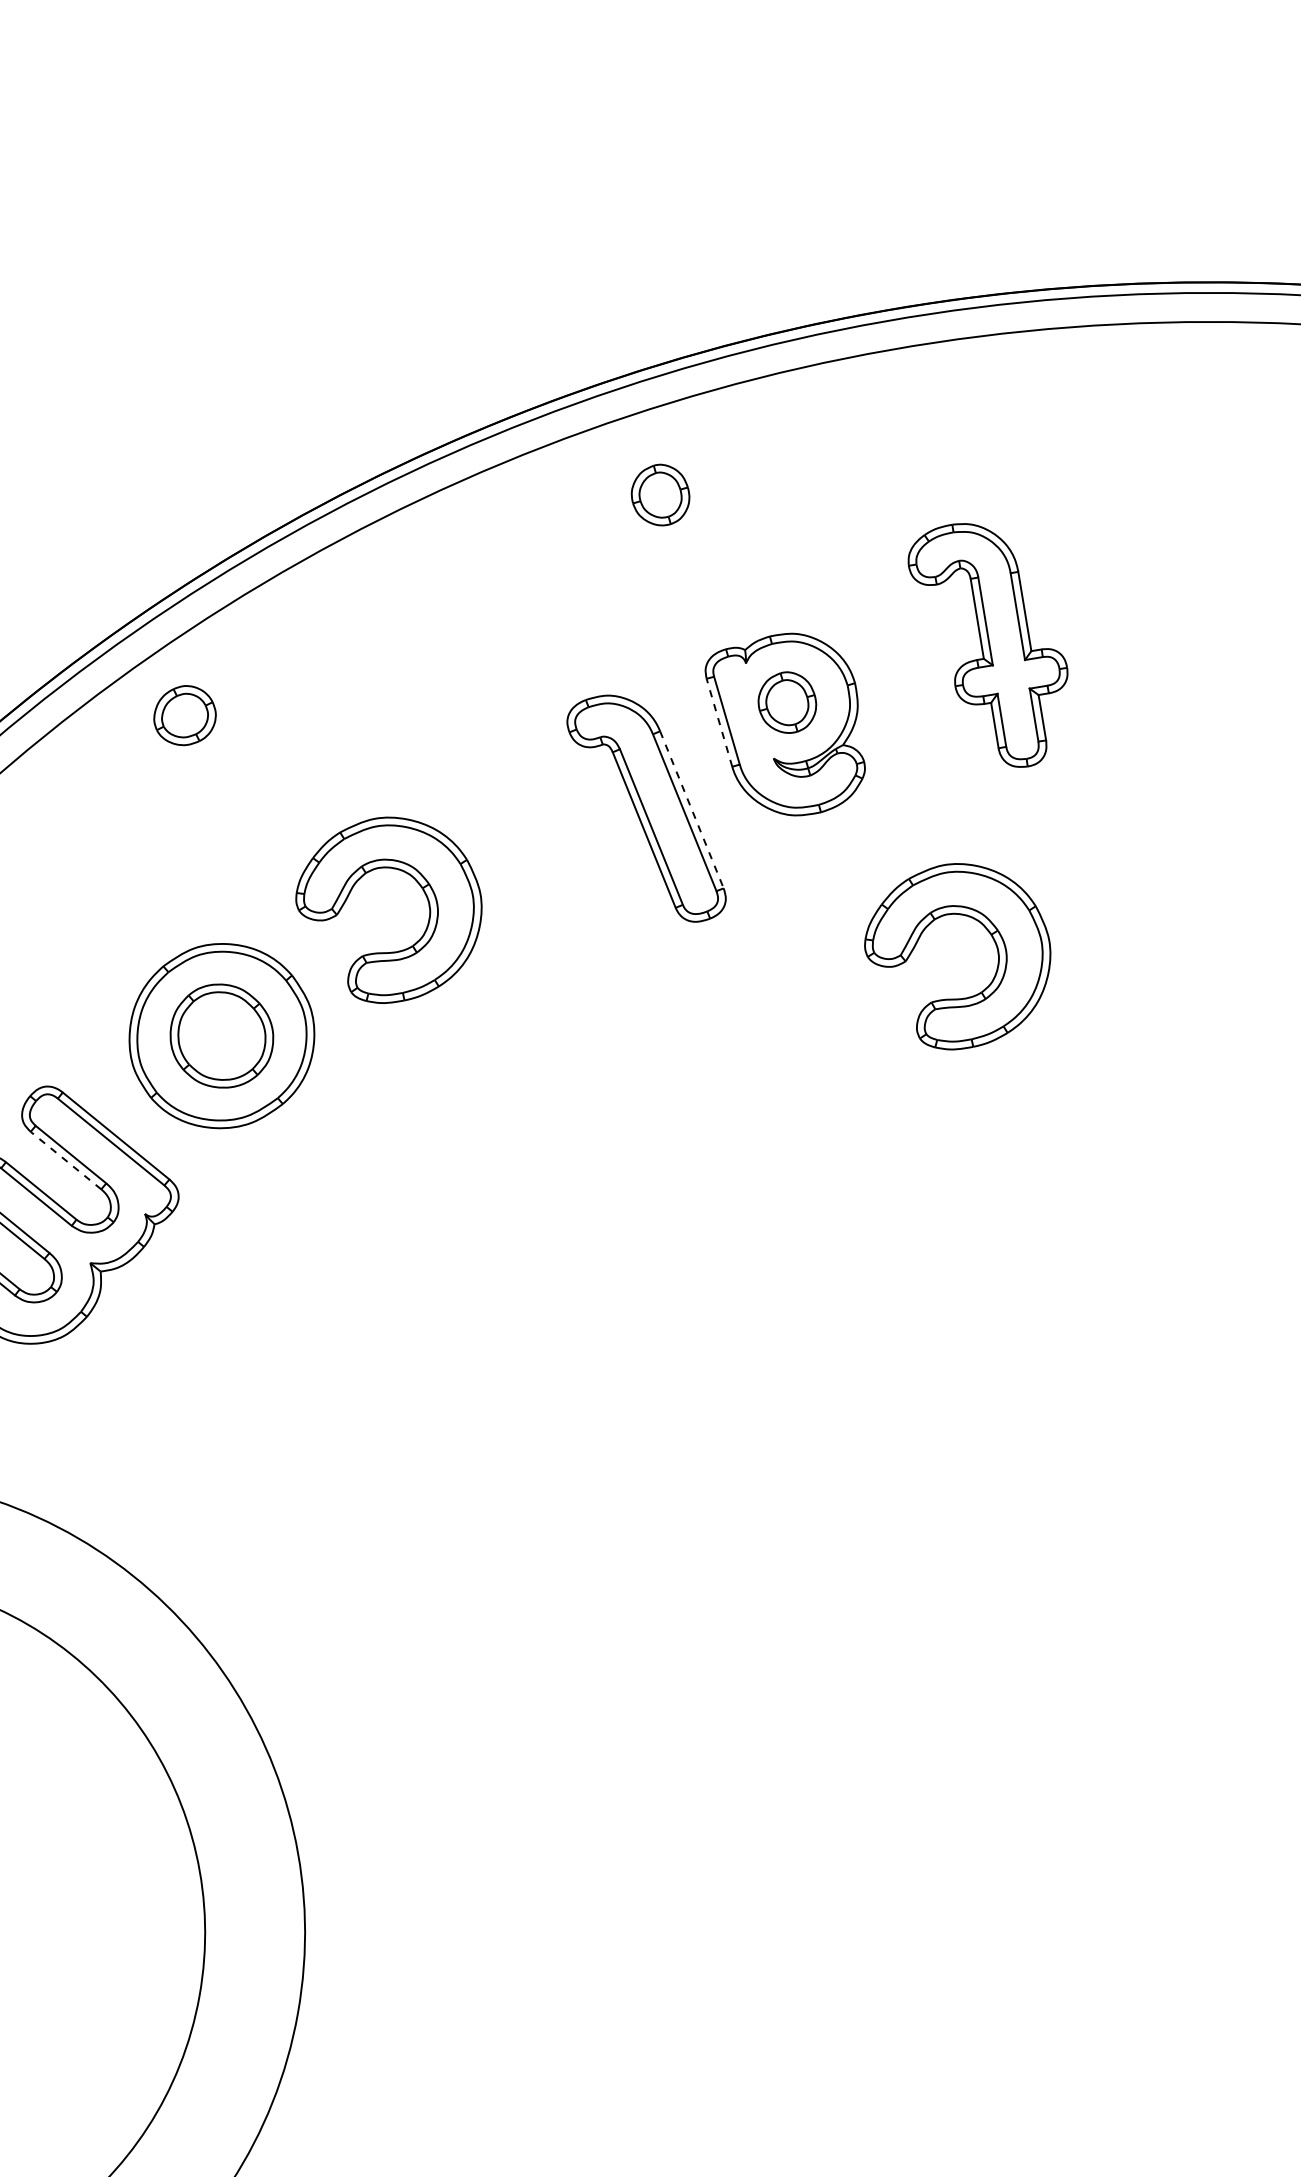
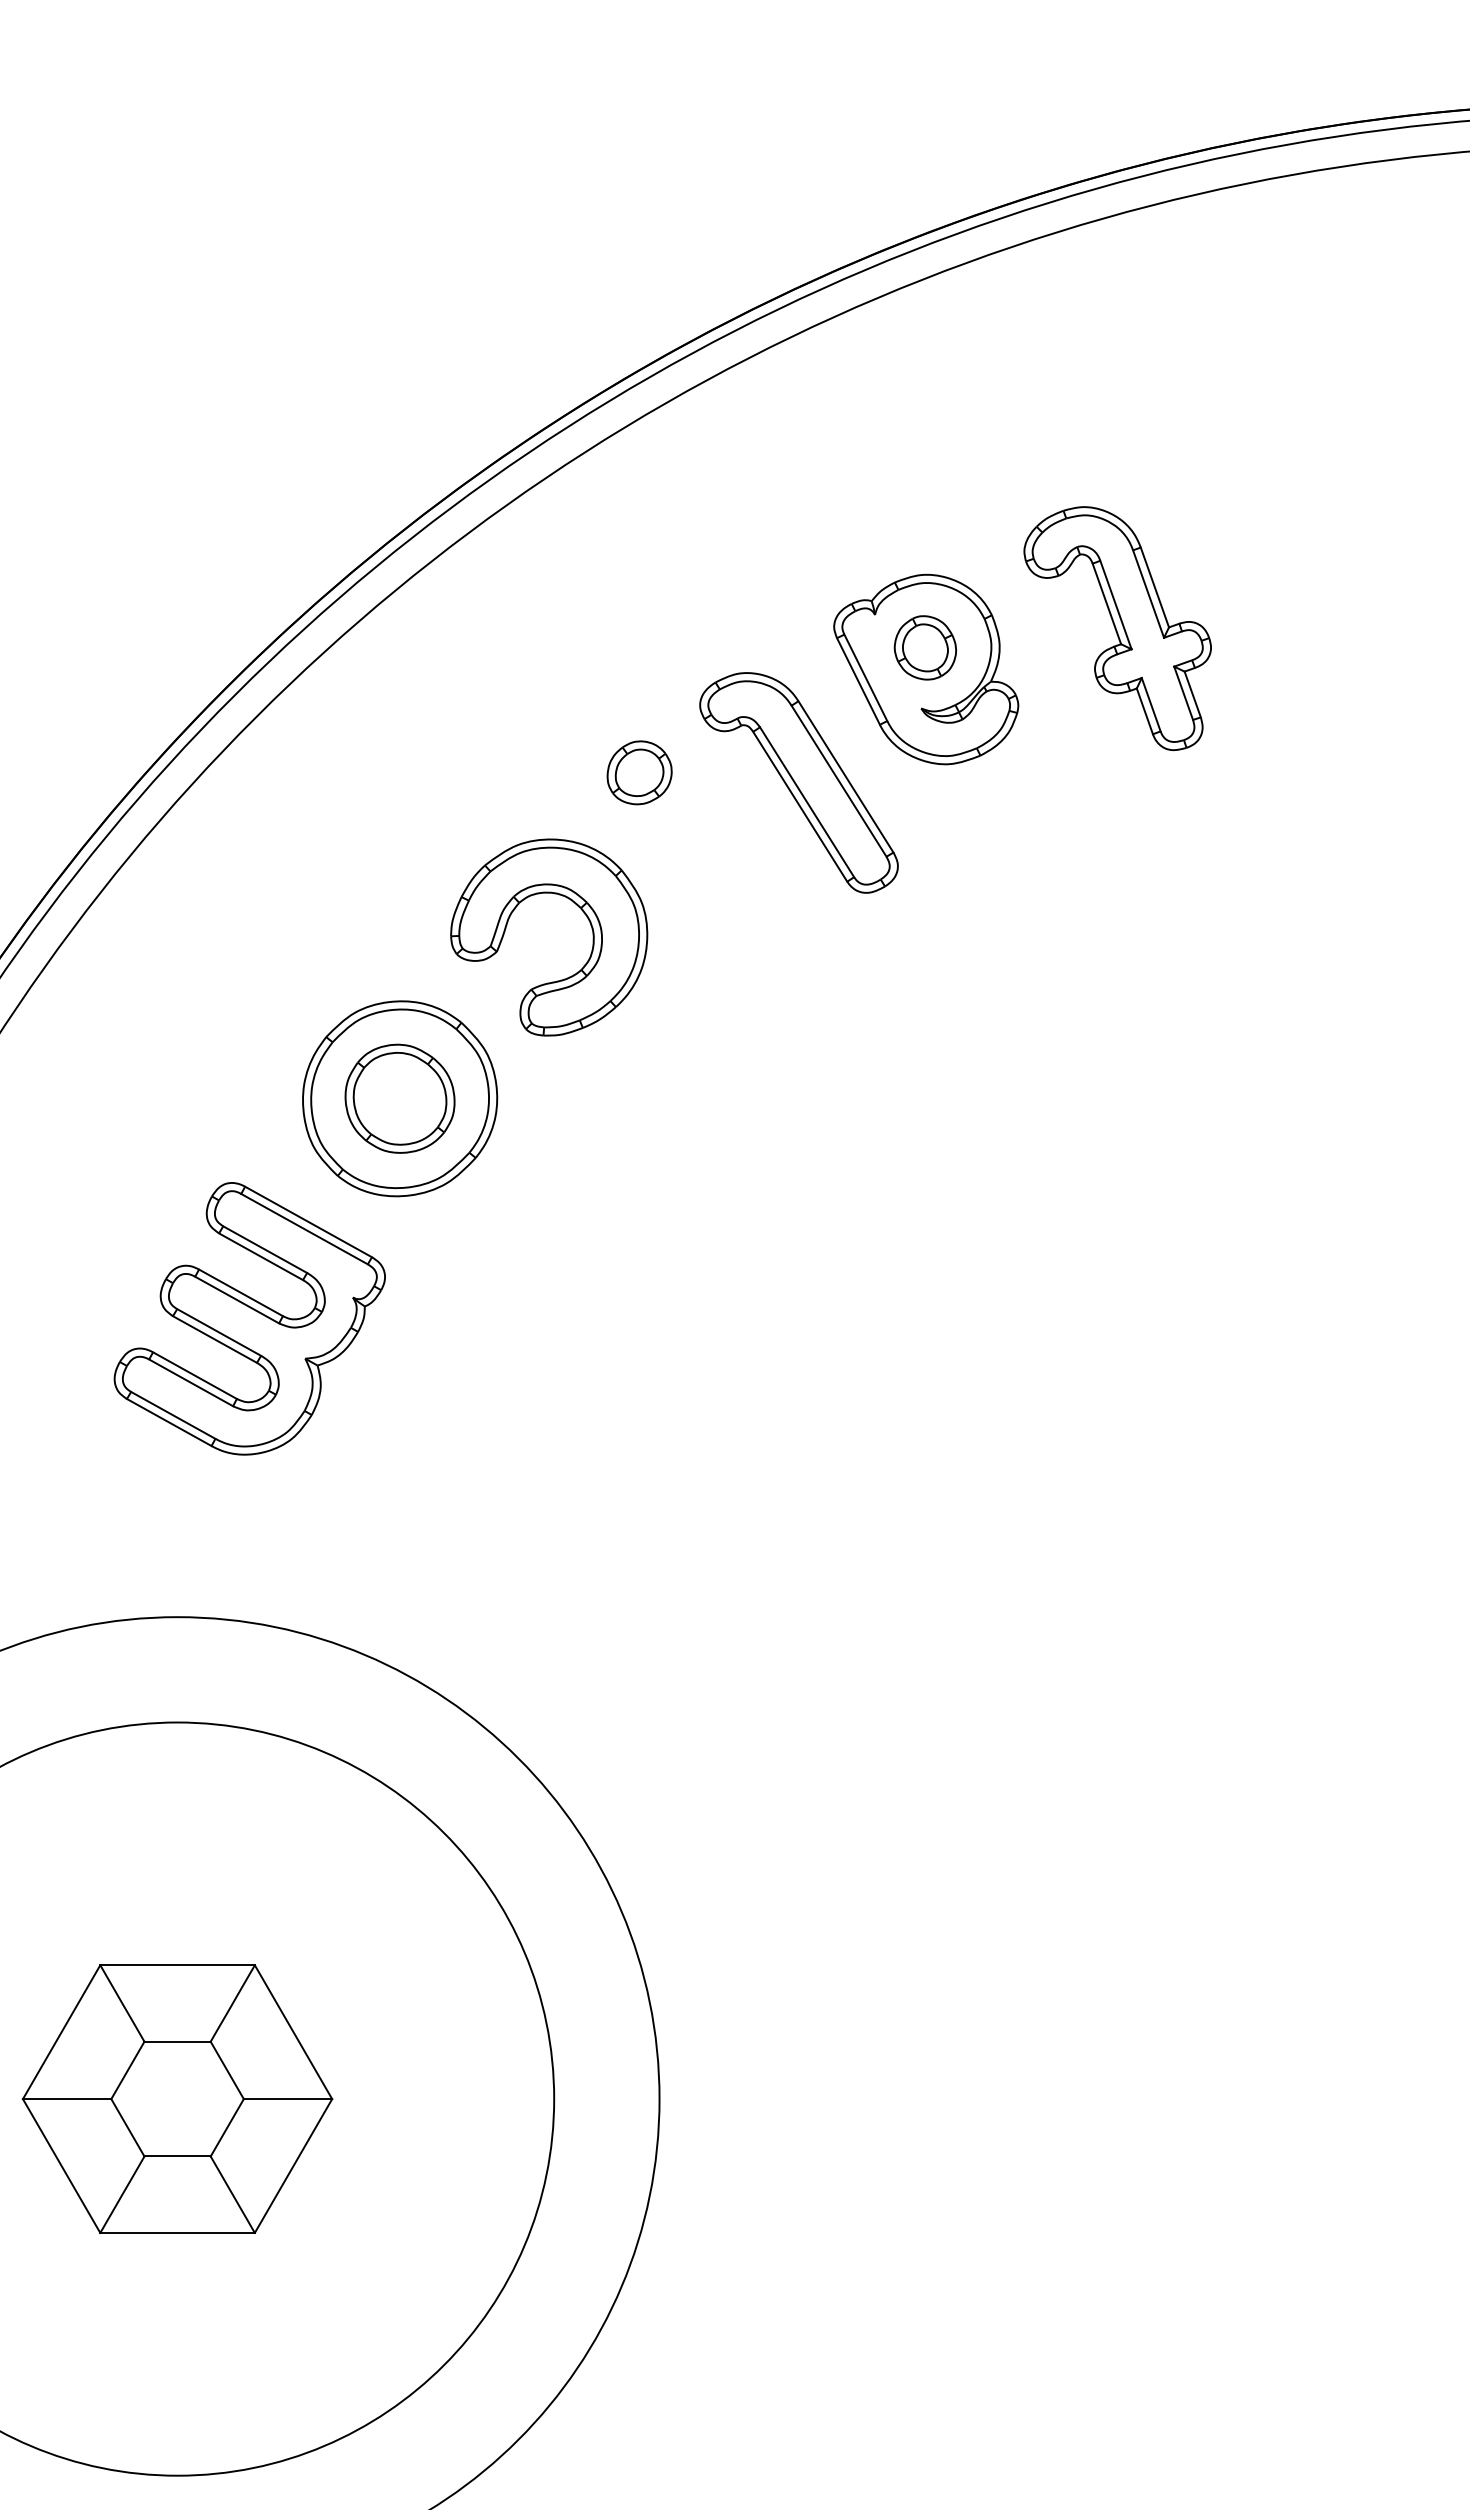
part: (659, 494) -> (754, 455), removed
part: (983, 643) -> (1117, 628), moved
part: (185, 715) -> (639, 772), moved
line: (719, 722) -> (858, 681), dashed -> solid
line: (692, 810) -> (846, 777), dashed -> solid
part: (989, 933) -> (1177, 850), removed
line: (65, 1160) -> (260, 1256), dashed -> solid

